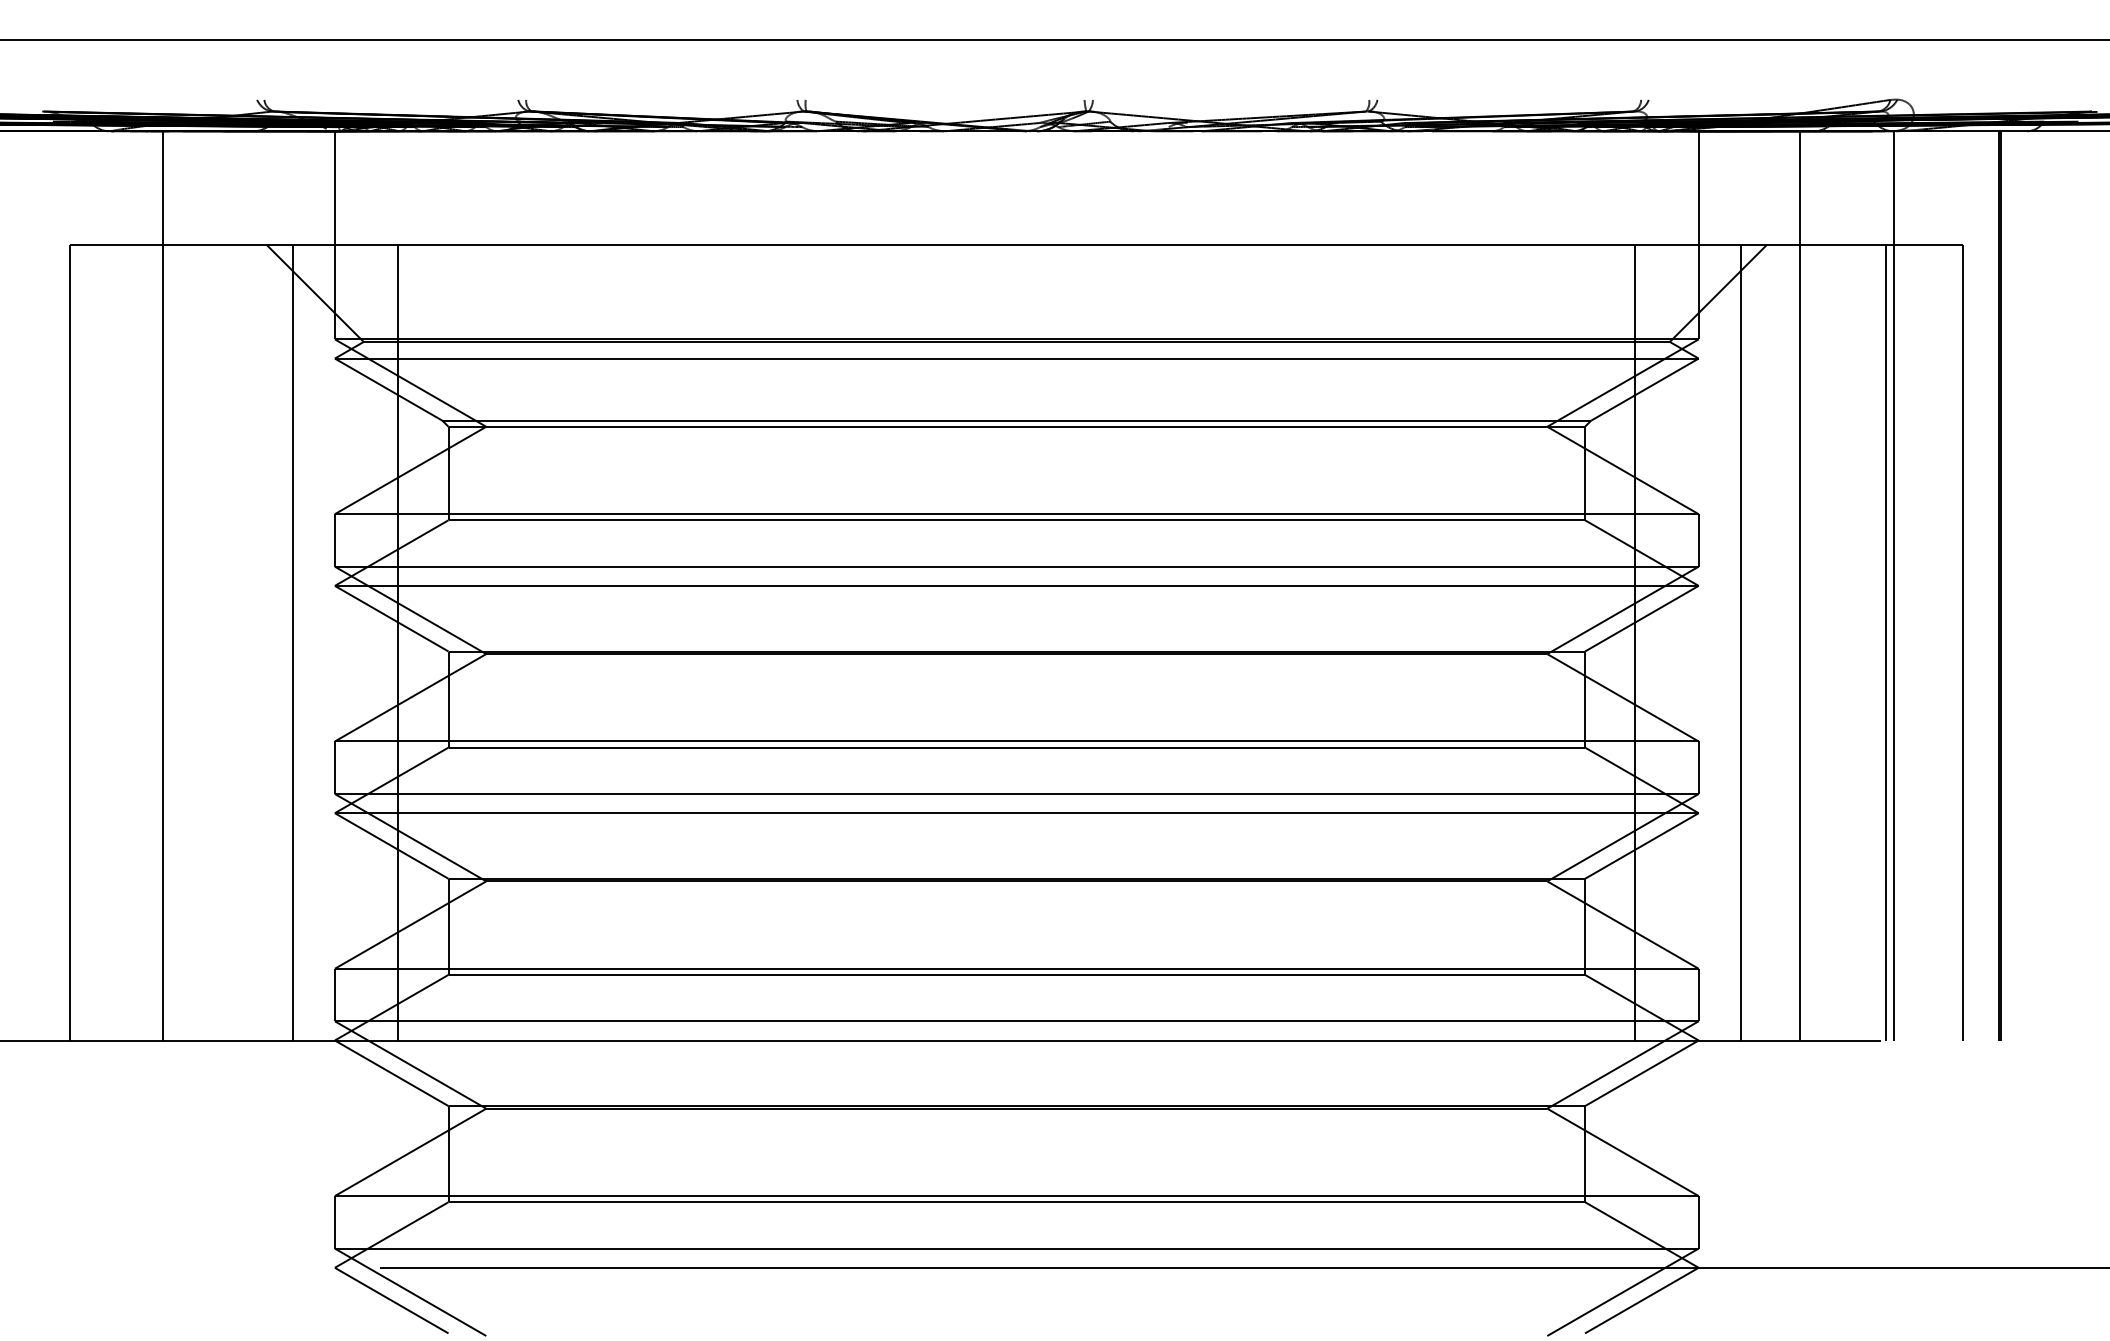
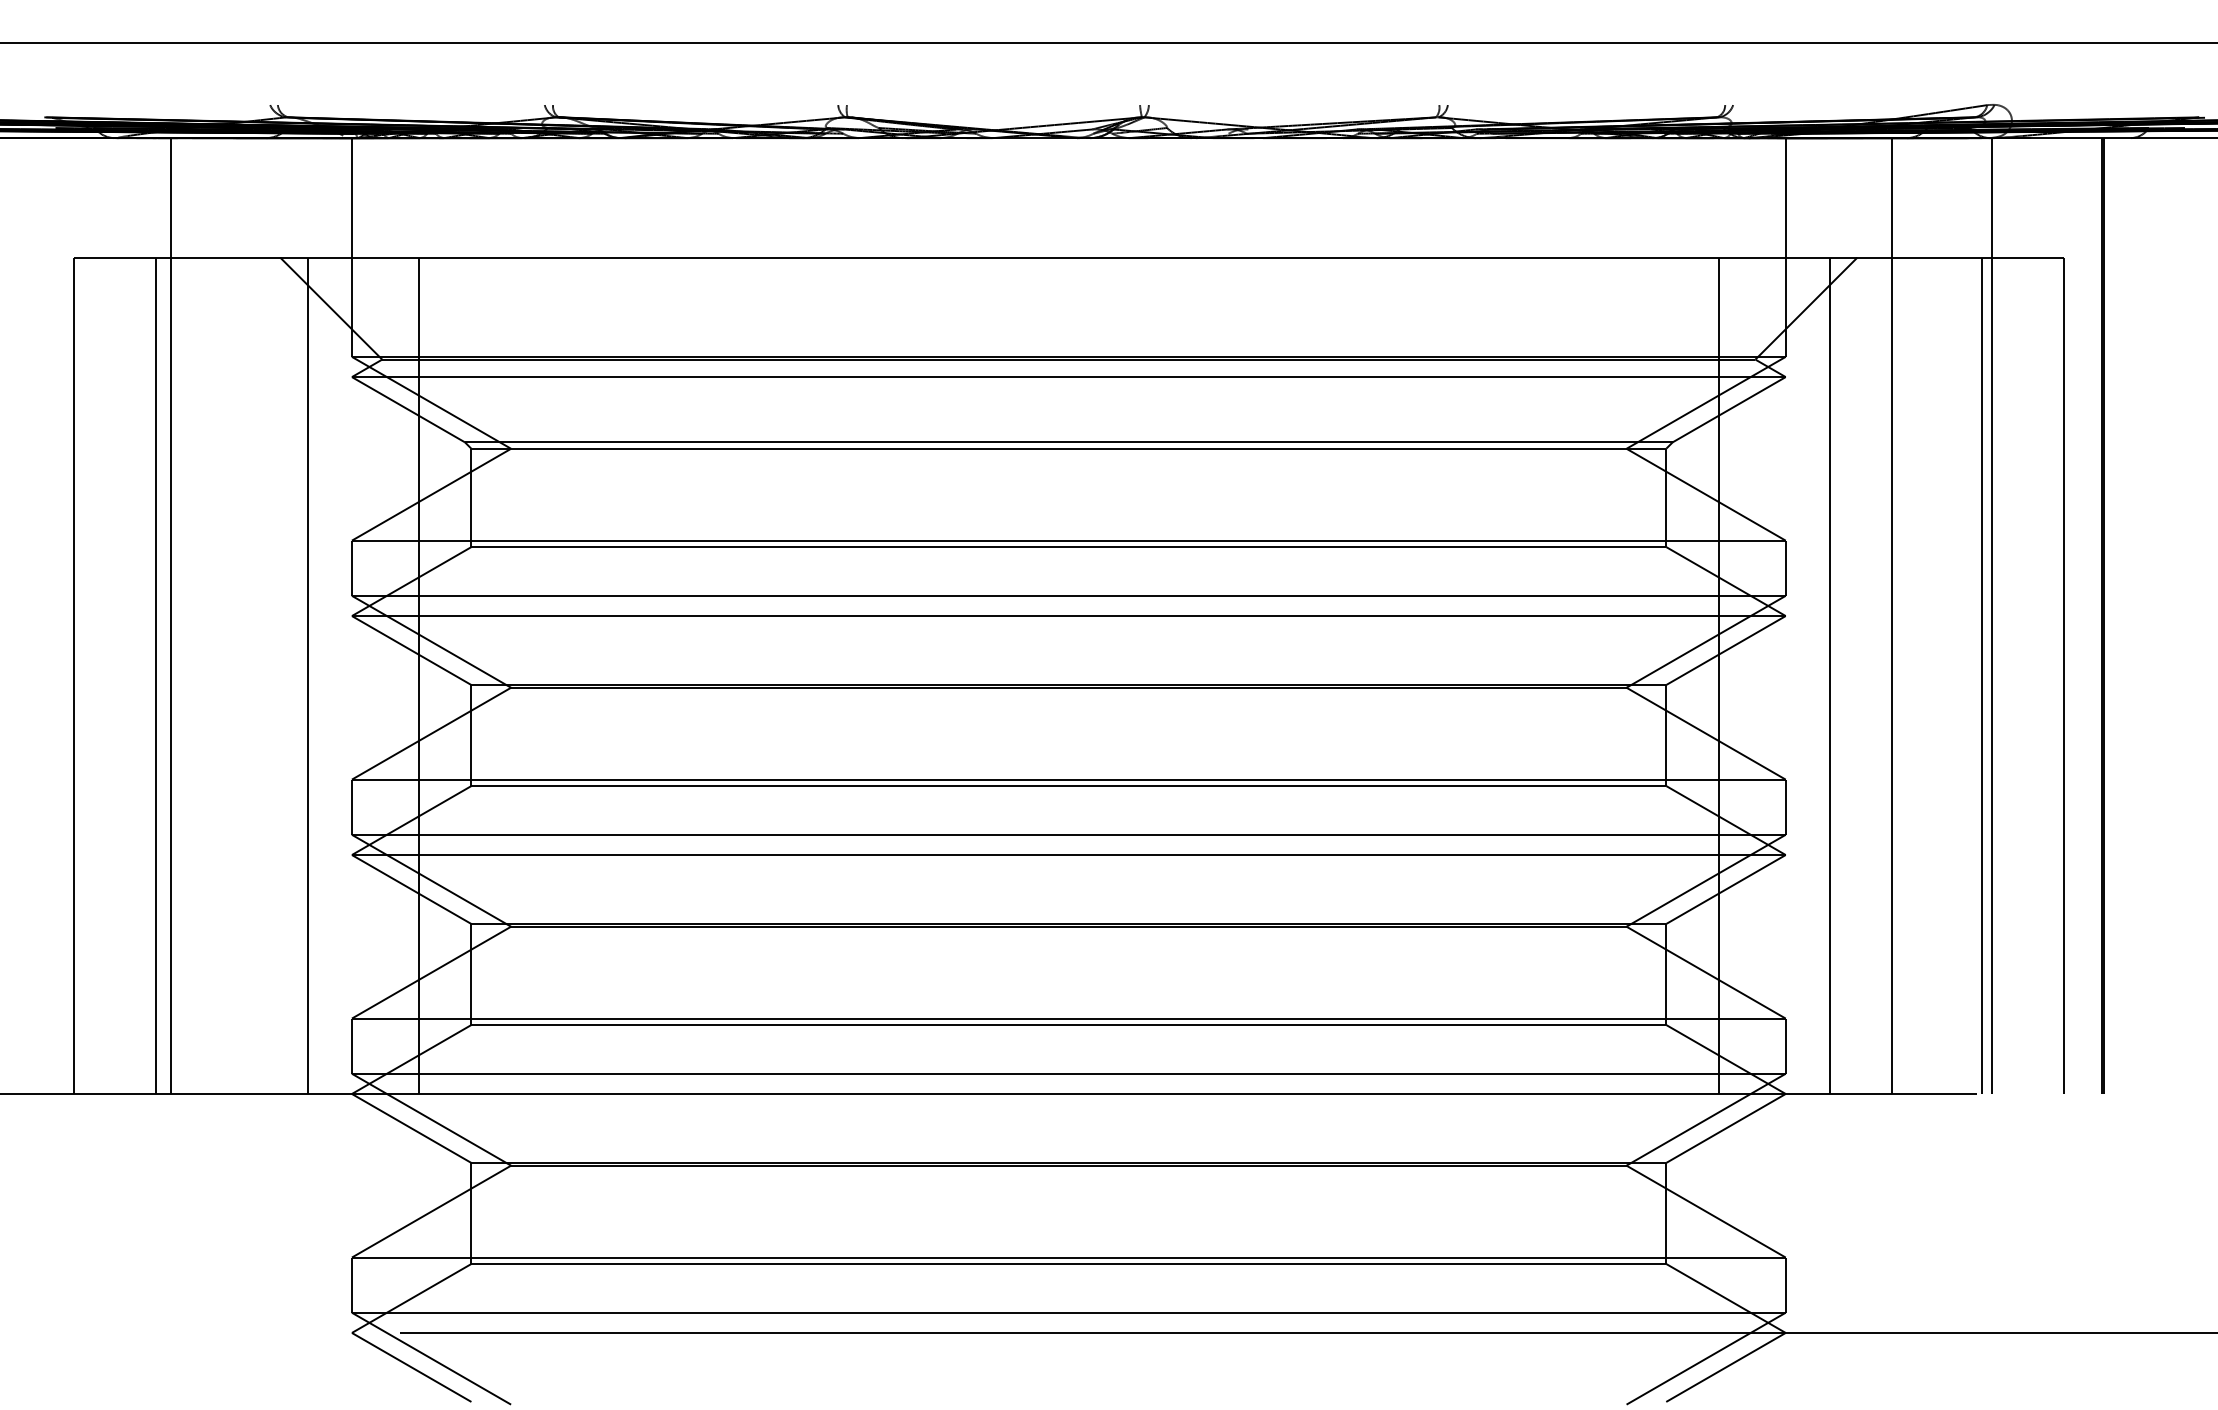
line: (148, 642) -> (155, 675), added

